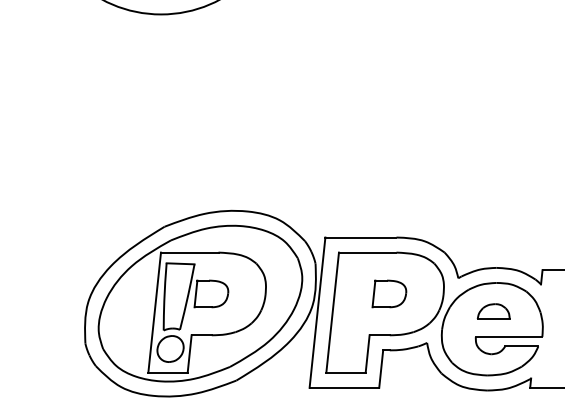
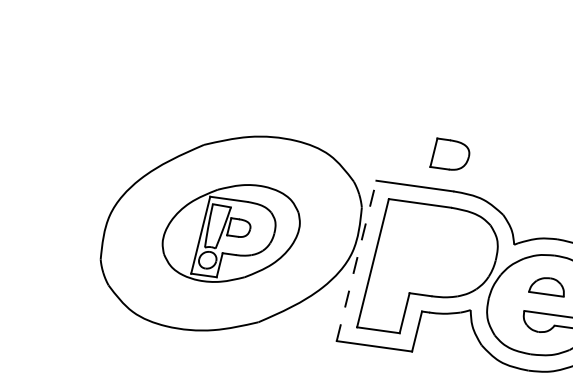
part: (389, 293) -> (450, 154), moved
part: (200, 303) -> (231, 233), size x0.6
line: (317, 312) -> (356, 260), solid -> dashed

